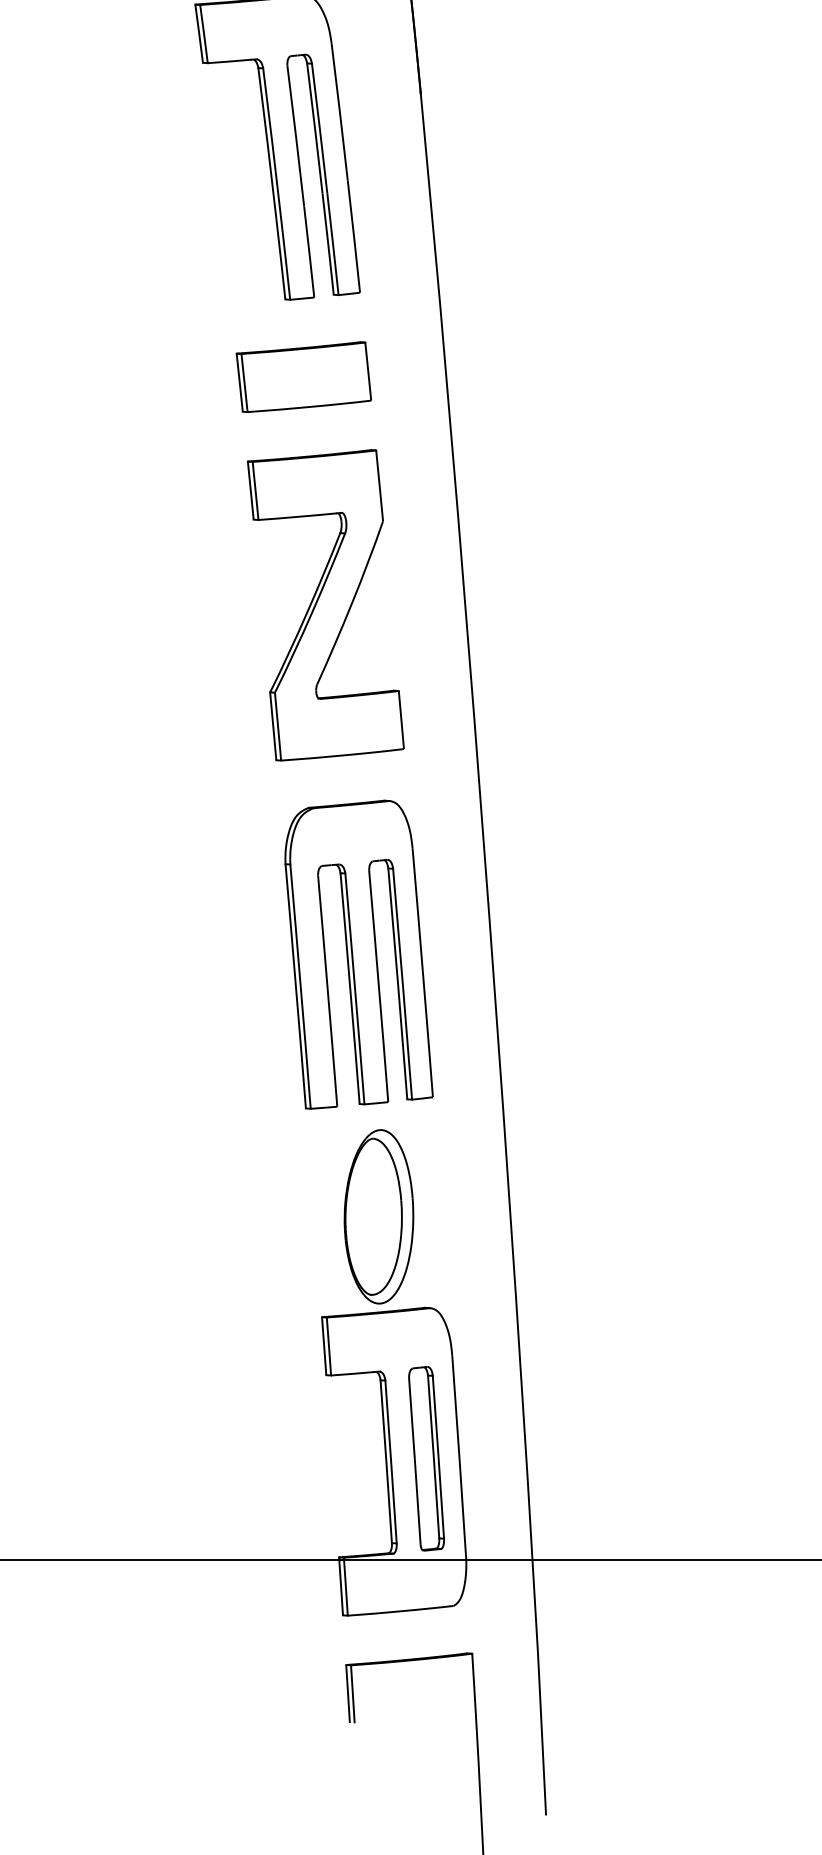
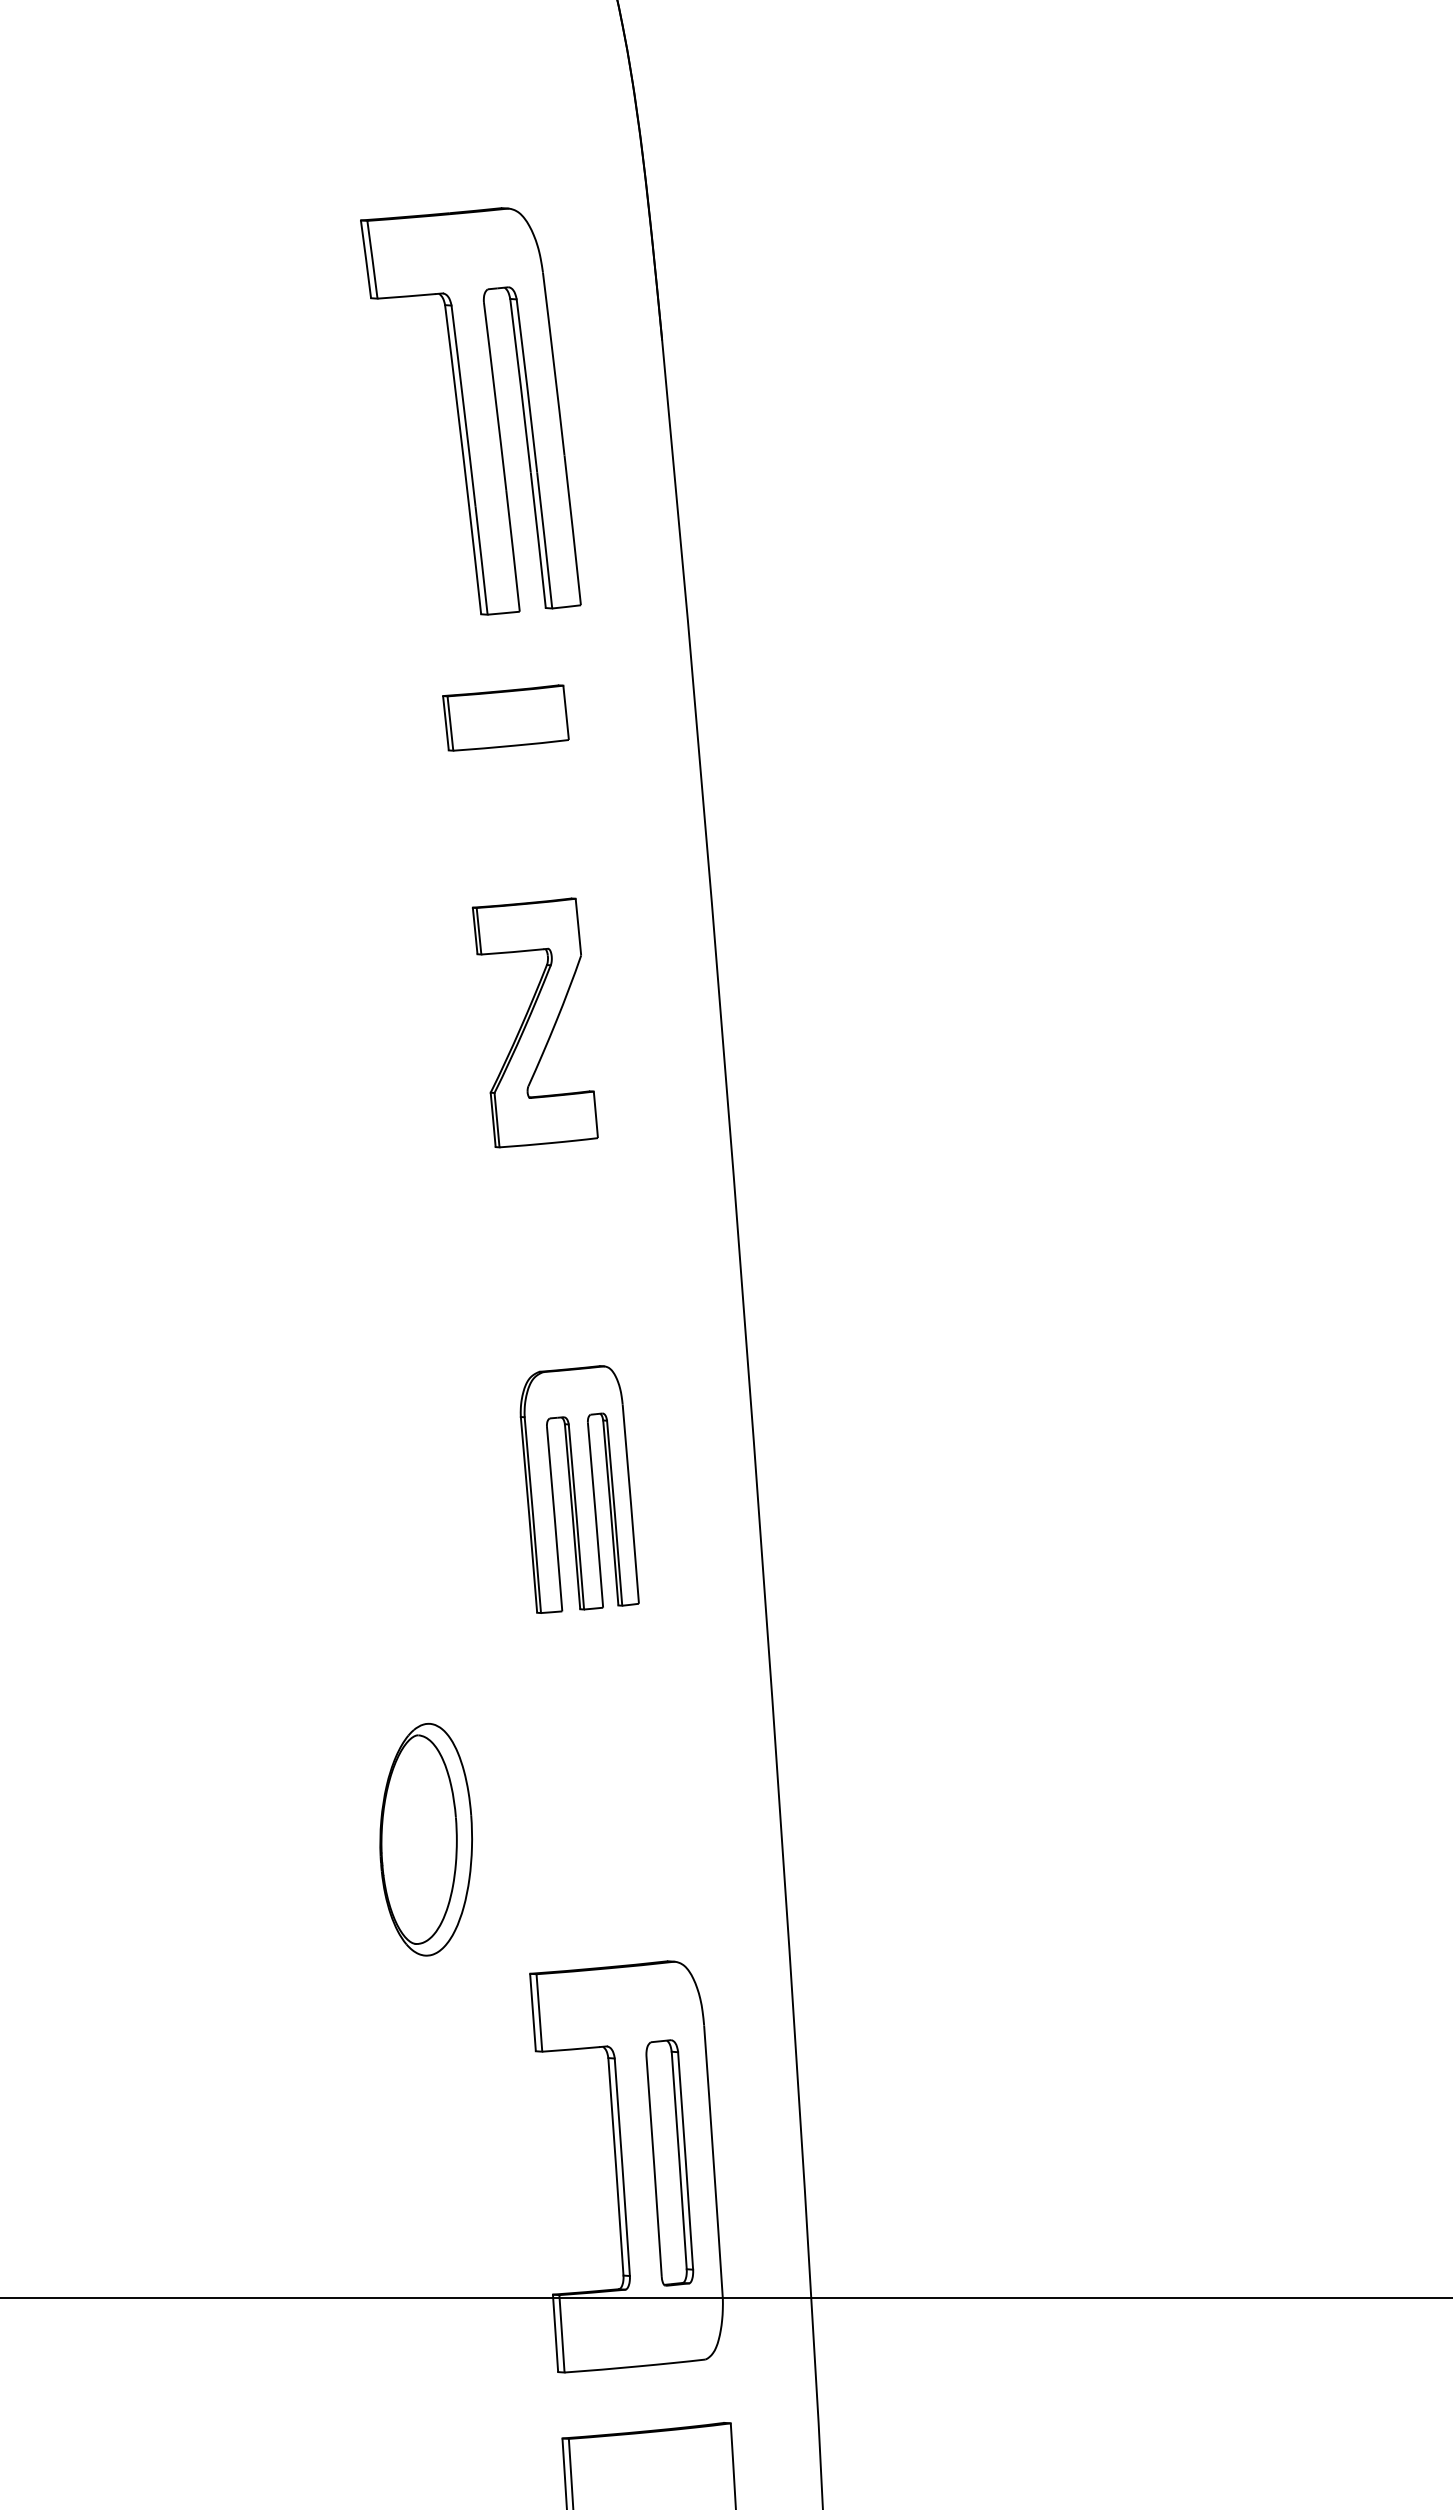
part: (303, 376) -> (505, 717), size x0.7
part: (326, 605) -> (535, 1022), size x0.6
part: (358, 954) -> (579, 1489), size x0.6
part: (378, 1216) -> (425, 1839), moved

